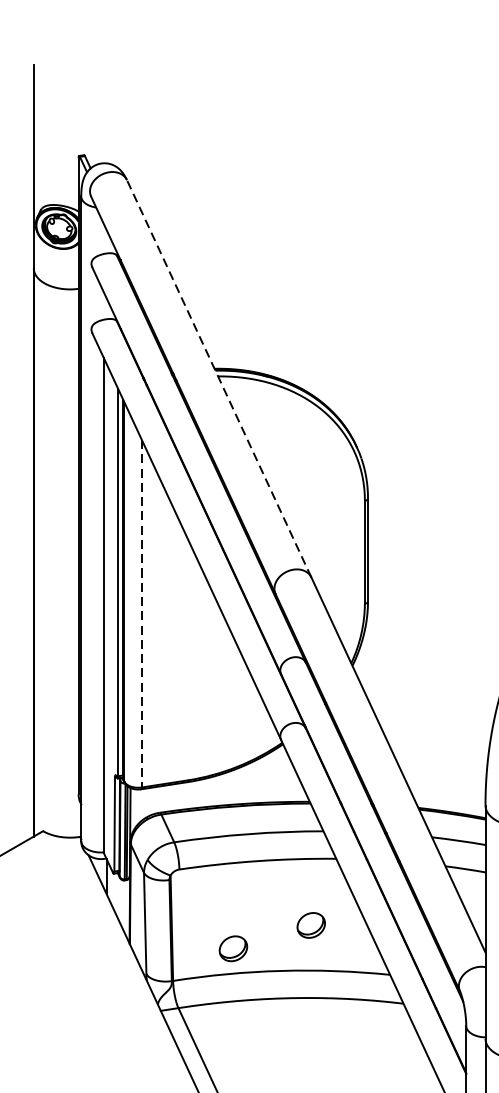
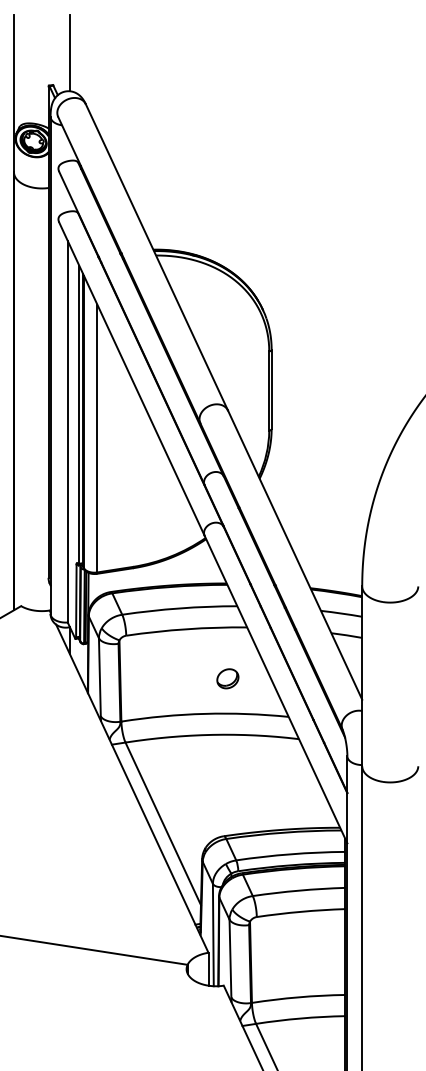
line: (107, 114) -> (70, 53), added
line: (218, 378) -> (156, 257), dashed -> solid
line: (142, 613) -> (97, 438), dashed -> solid
part: (232, 948) -> (167, 696), removed

